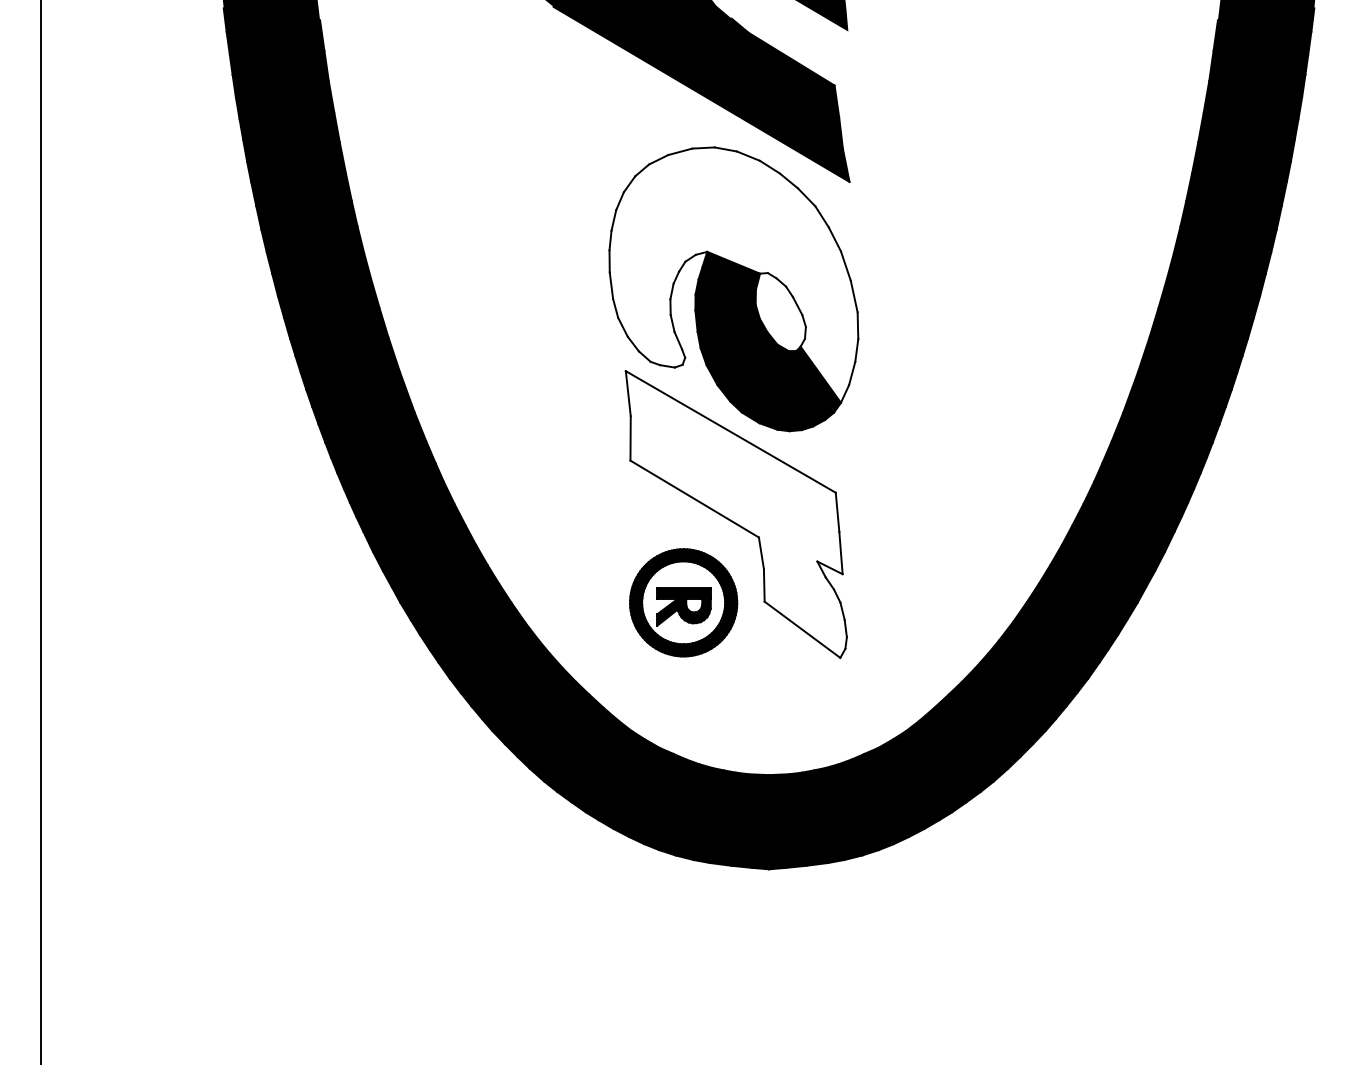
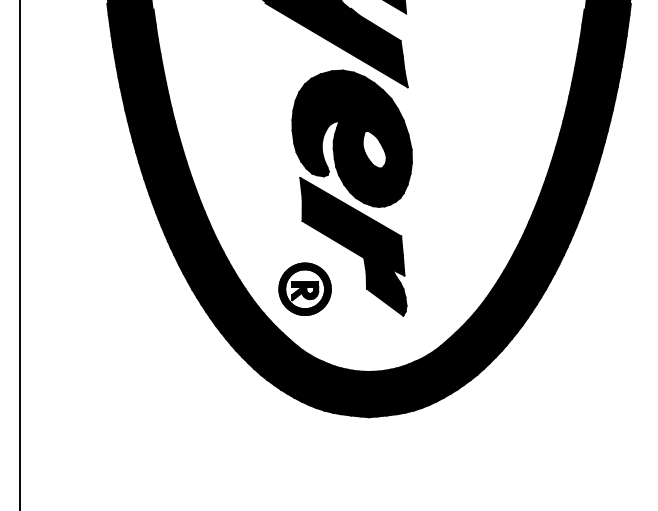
fill: (732, 274) -> (351, 131), added
fill: (736, 513) -> (353, 246), added
part: (682, 601) -> (304, 288), moved

